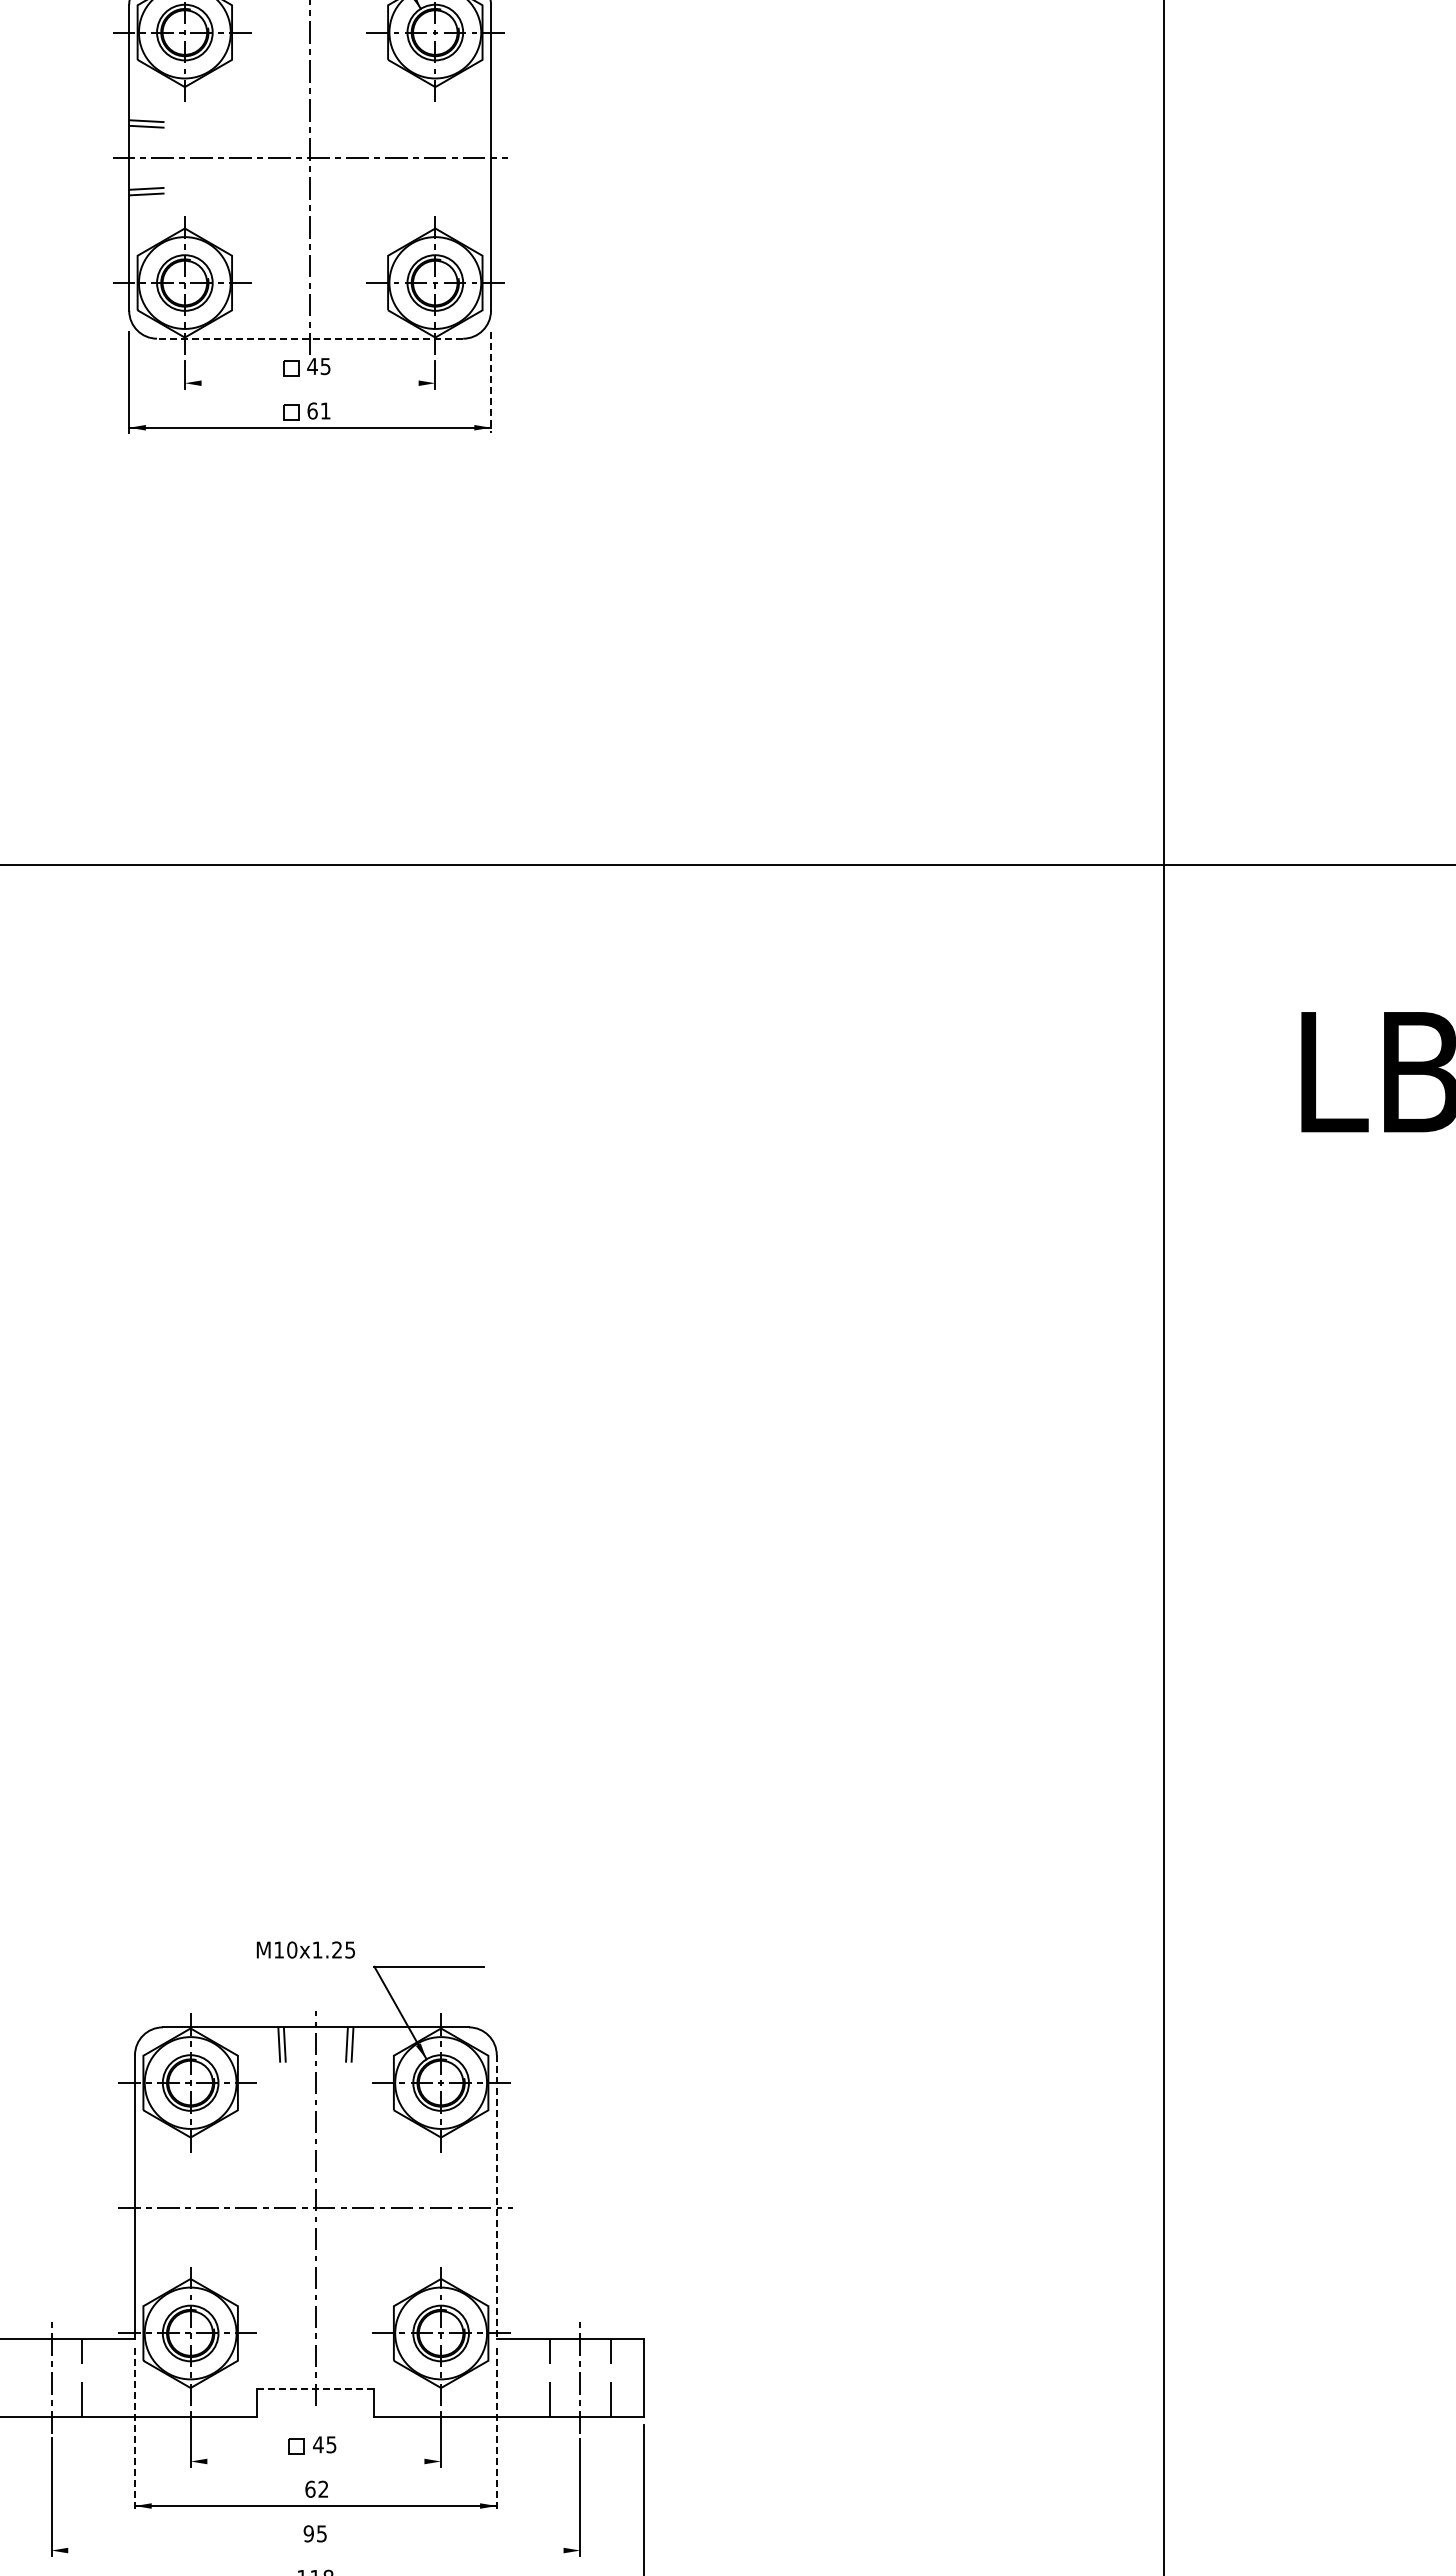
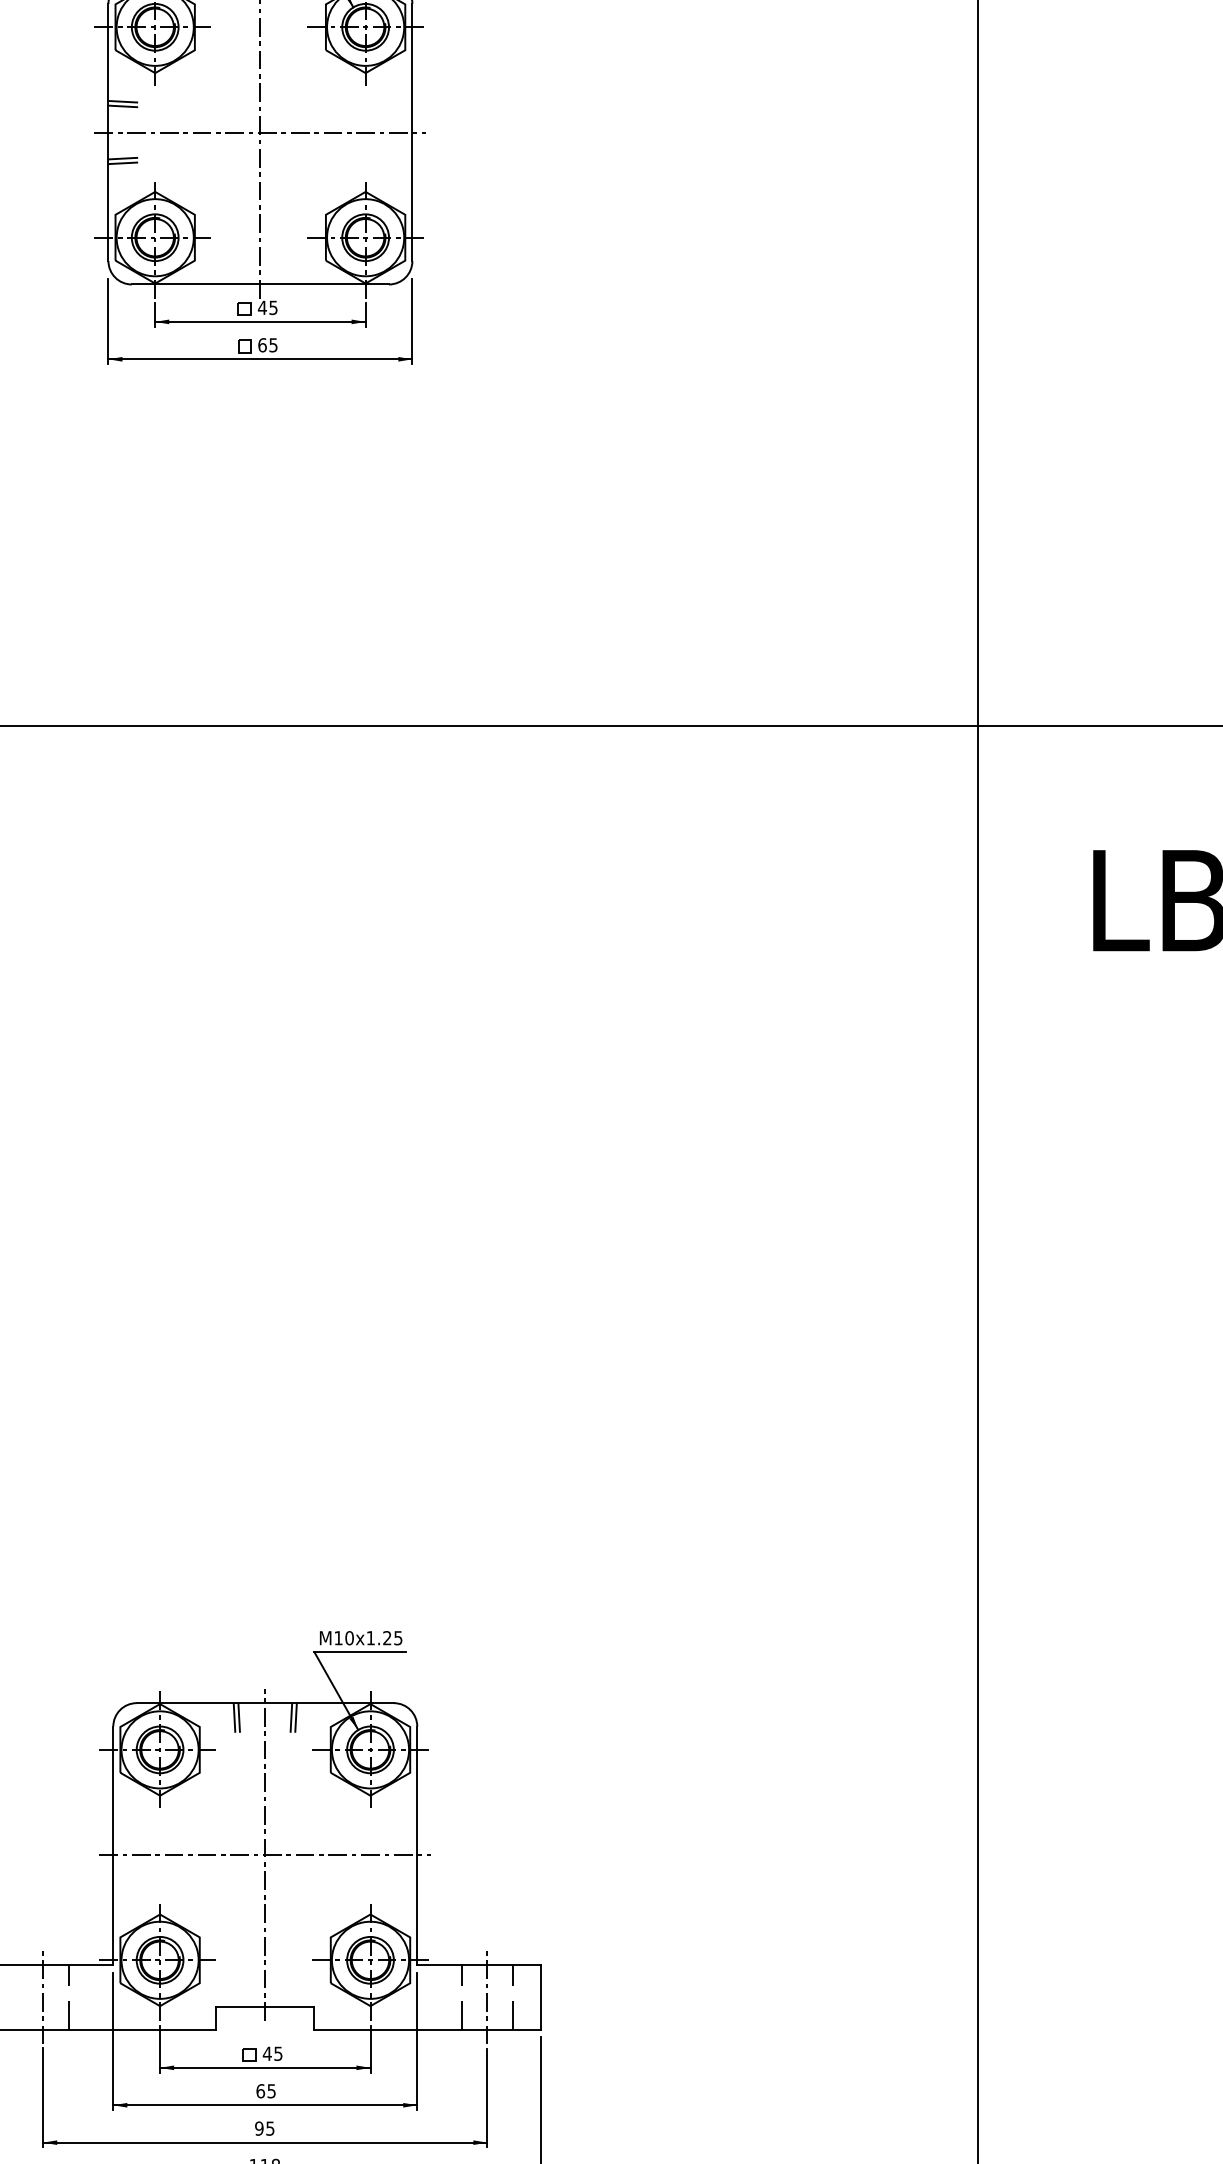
line: (309, 338) -> (259, 284), dashed -> solid
line: (309, 383) -> (259, 322), added
line: (491, 383) -> (412, 322), dashed -> solid
text: (325, 410) -> (273, 344), 61 -> 65
text: (305, 1949) -> (360, 1637), moved
line: (496, 2197) -> (417, 1846), dashed -> solid
line: (315, 2389) -> (264, 2007), dashed -> solid
line: (135, 2429) -> (113, 2040), dashed -> solid
line: (496, 2429) -> (417, 2040), dashed -> solid
line: (315, 2461) -> (264, 2067), added
text: (323, 2488) -> (271, 2090), 62 -> 65
line: (315, 2550) -> (264, 2142), added

